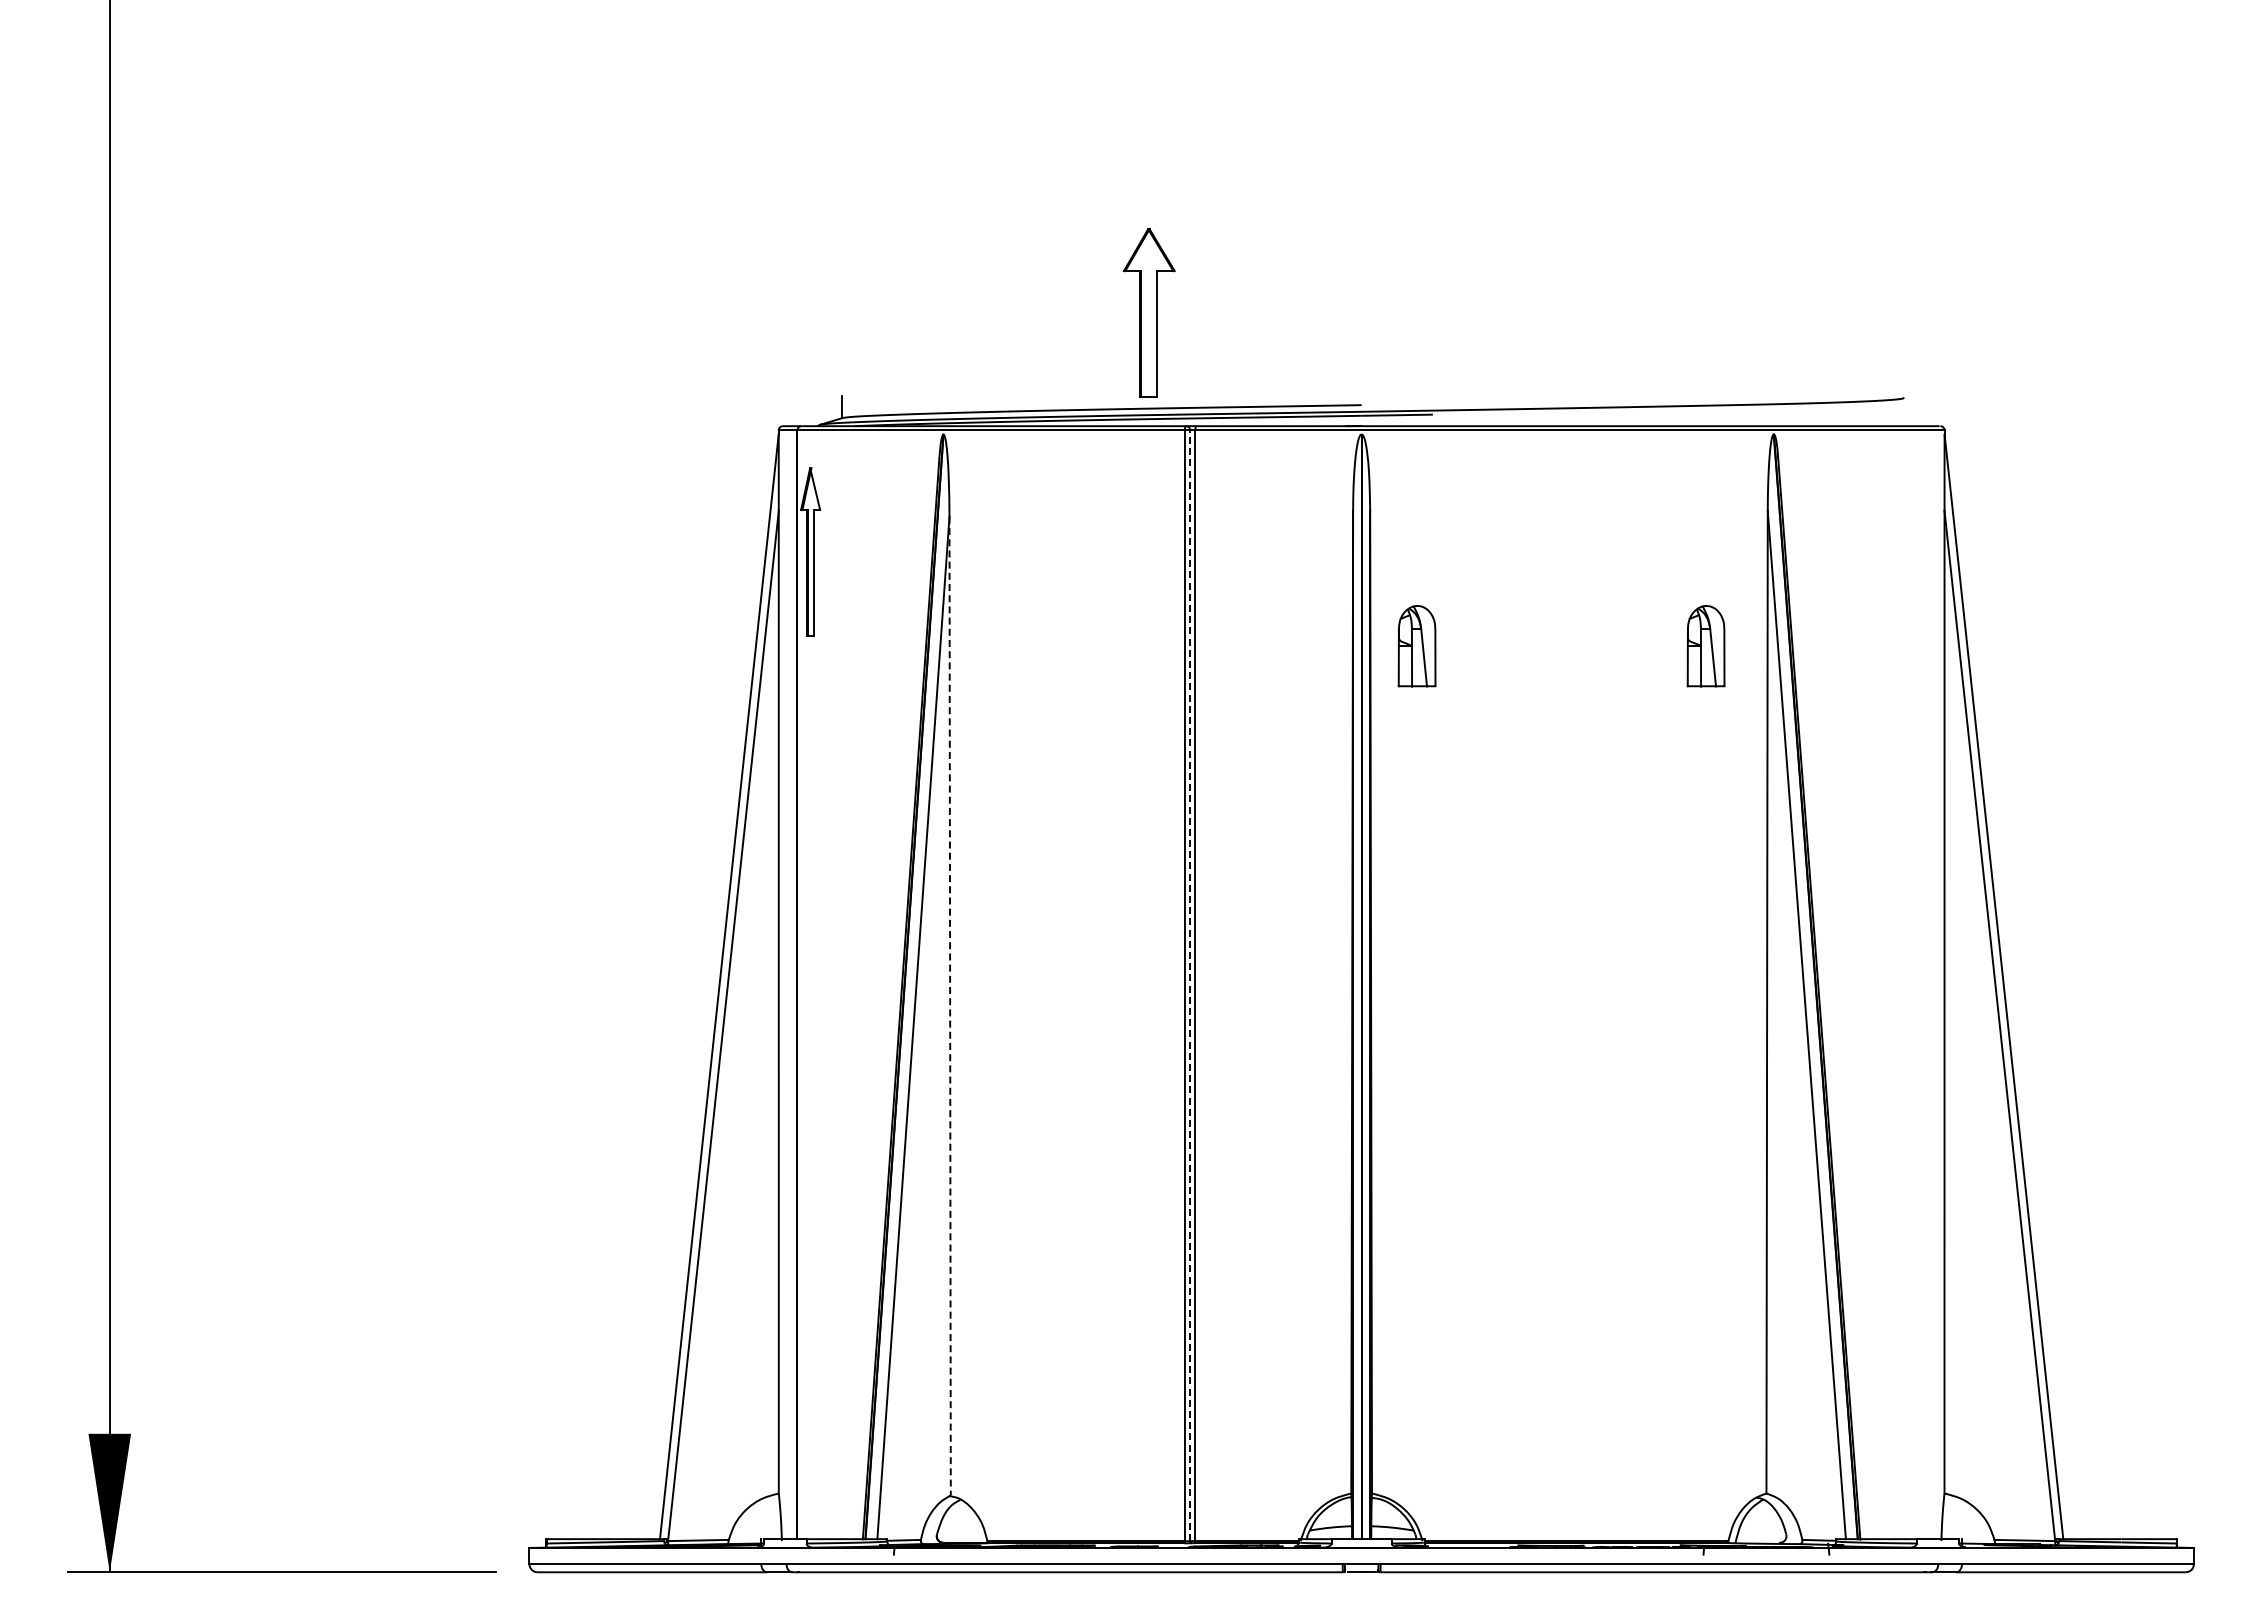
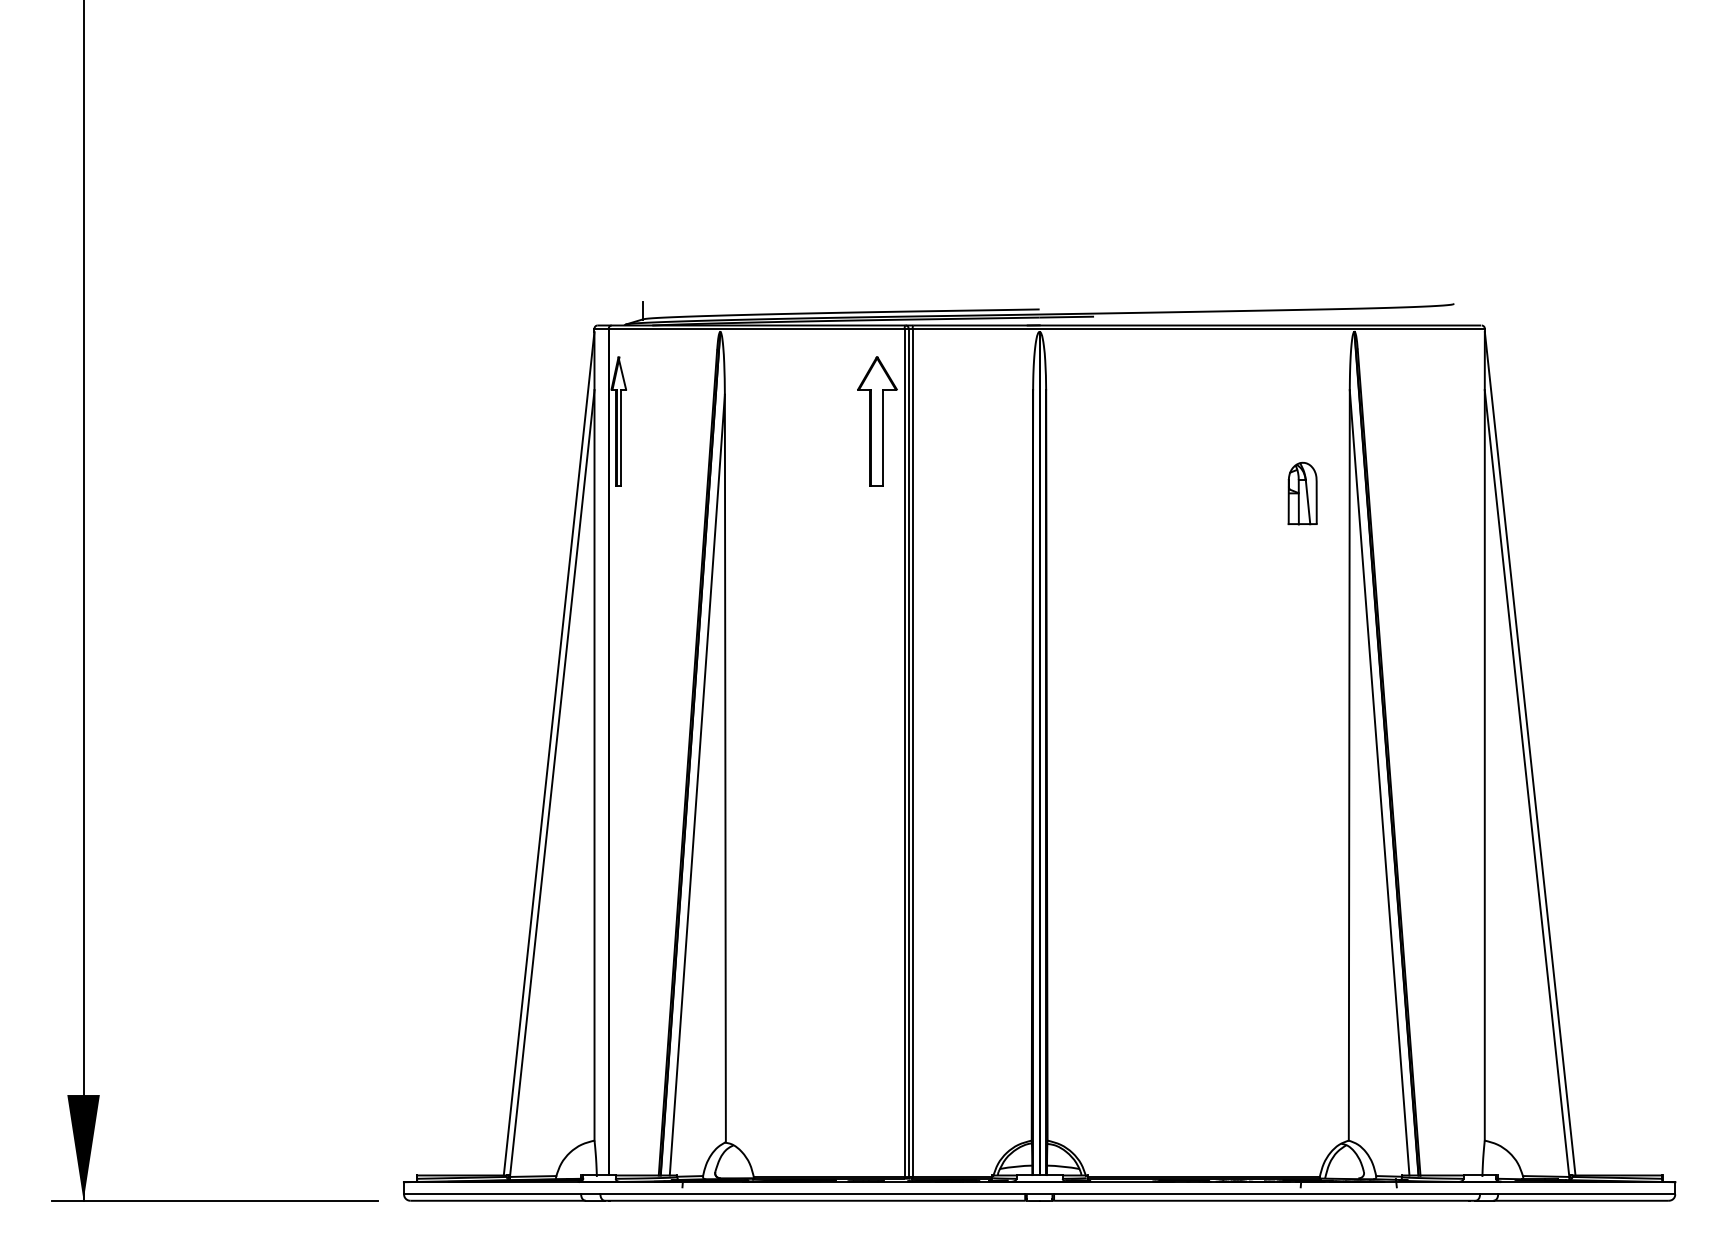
part: (1149, 312) -> (877, 421), moved
part: (1416, 646) -> (1081, 493), removed
line: (1190, 985) -> (908, 752), dashed -> solid
line: (950, 1006) -> (725, 768), dashed -> solid

